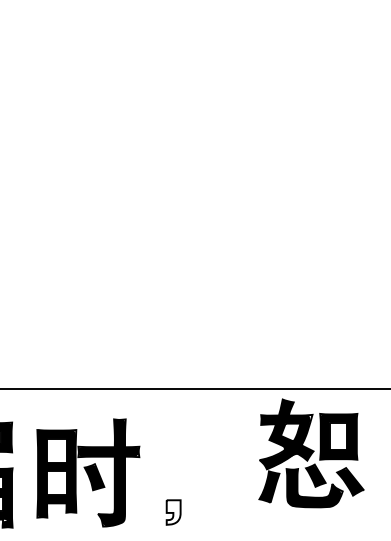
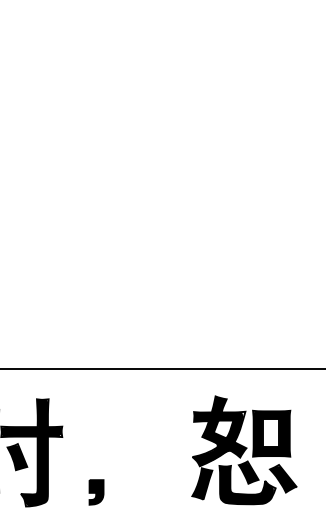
part: (311, 453) -> (244, 450), moved
fill: (173, 512) -> (96, 492), added

